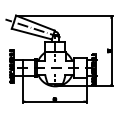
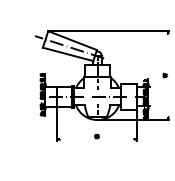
line: (111, 50) -> (168, 75), removed
line: (54, 101) -> (96, 139), removed

